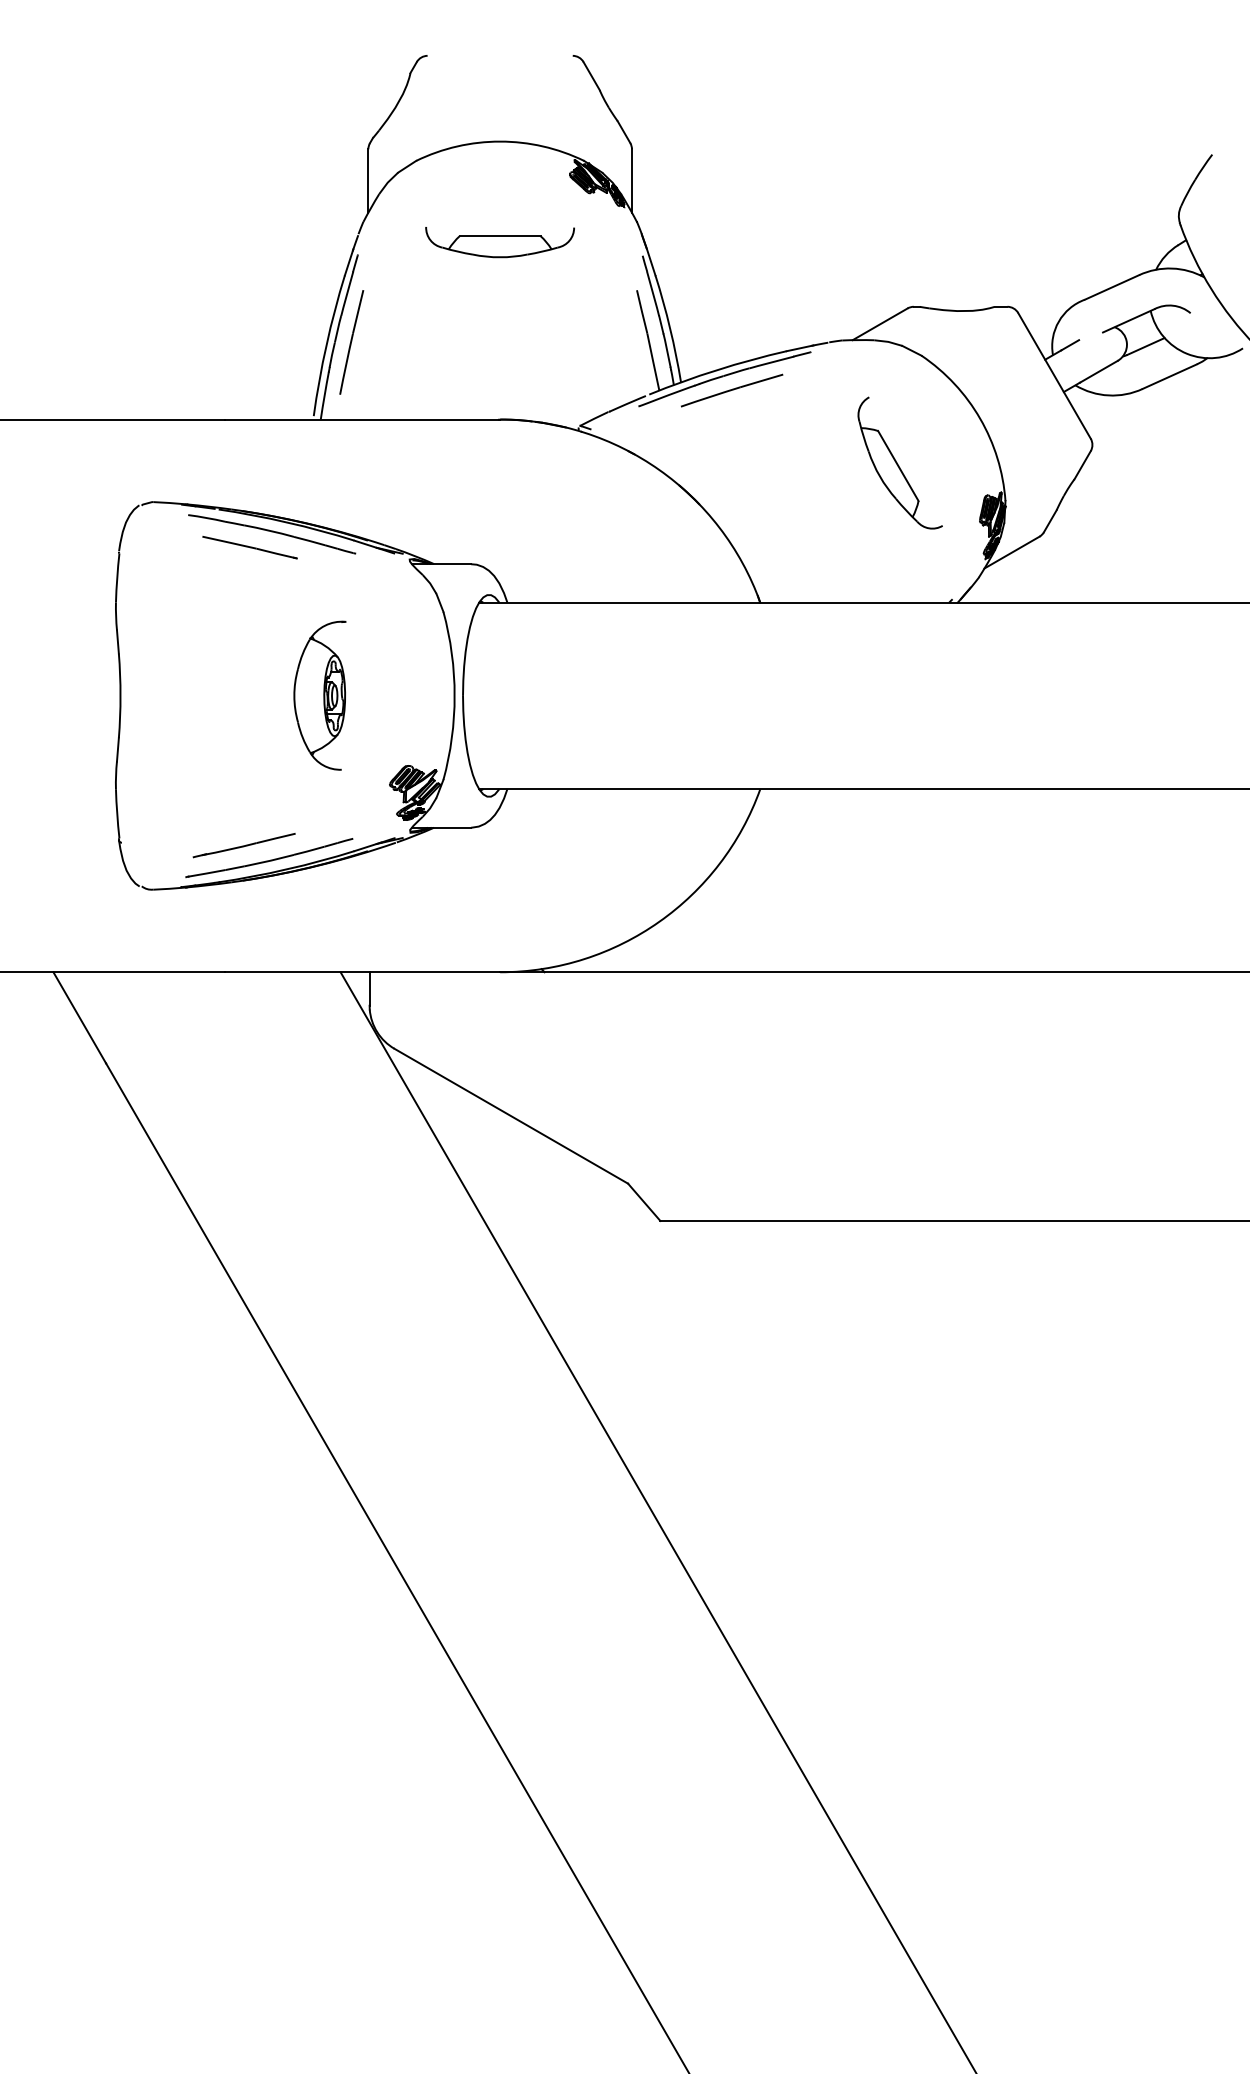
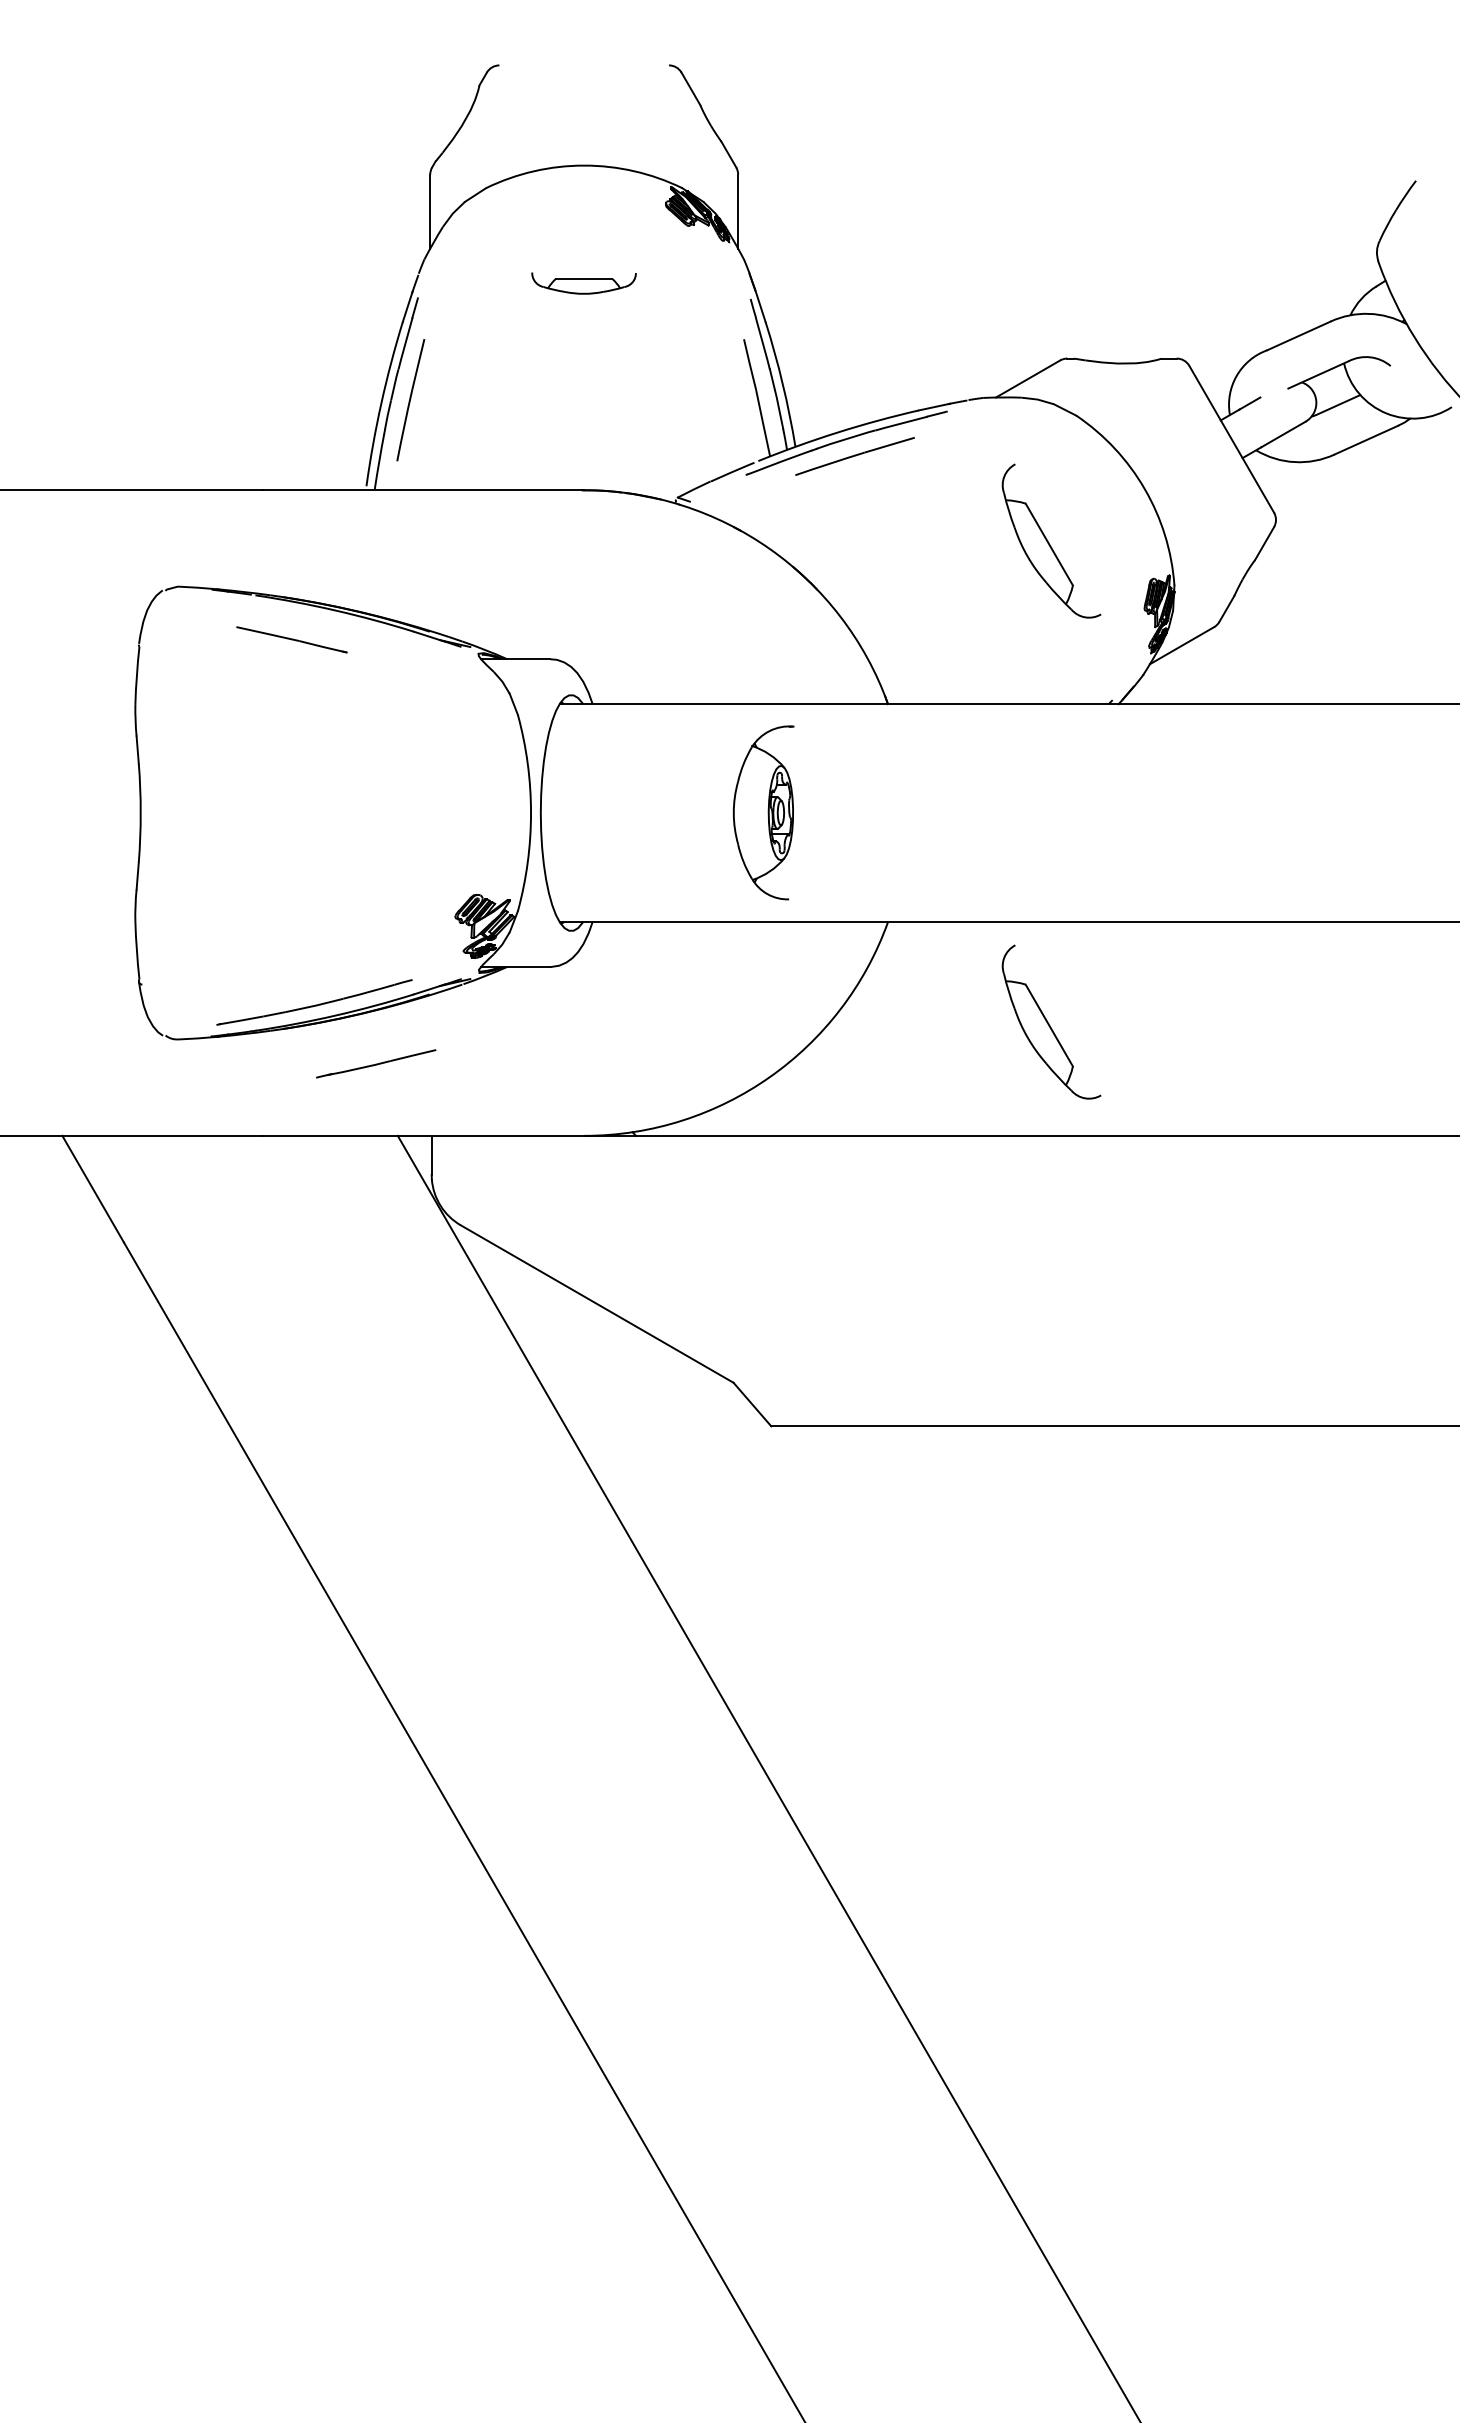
part: (499, 242) -> (583, 283), size x0.6
part: (271, 534) -> (317, 624), removed
part: (319, 695) -> (763, 812), moved
line: (244, 845) -> (376, 1063), moved
part: (900, 874) -> (1051, 1021), added

